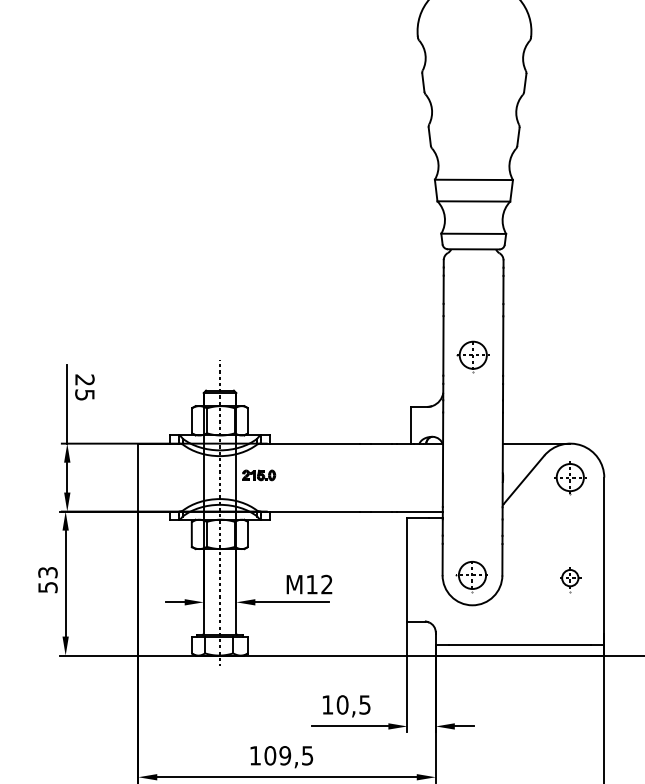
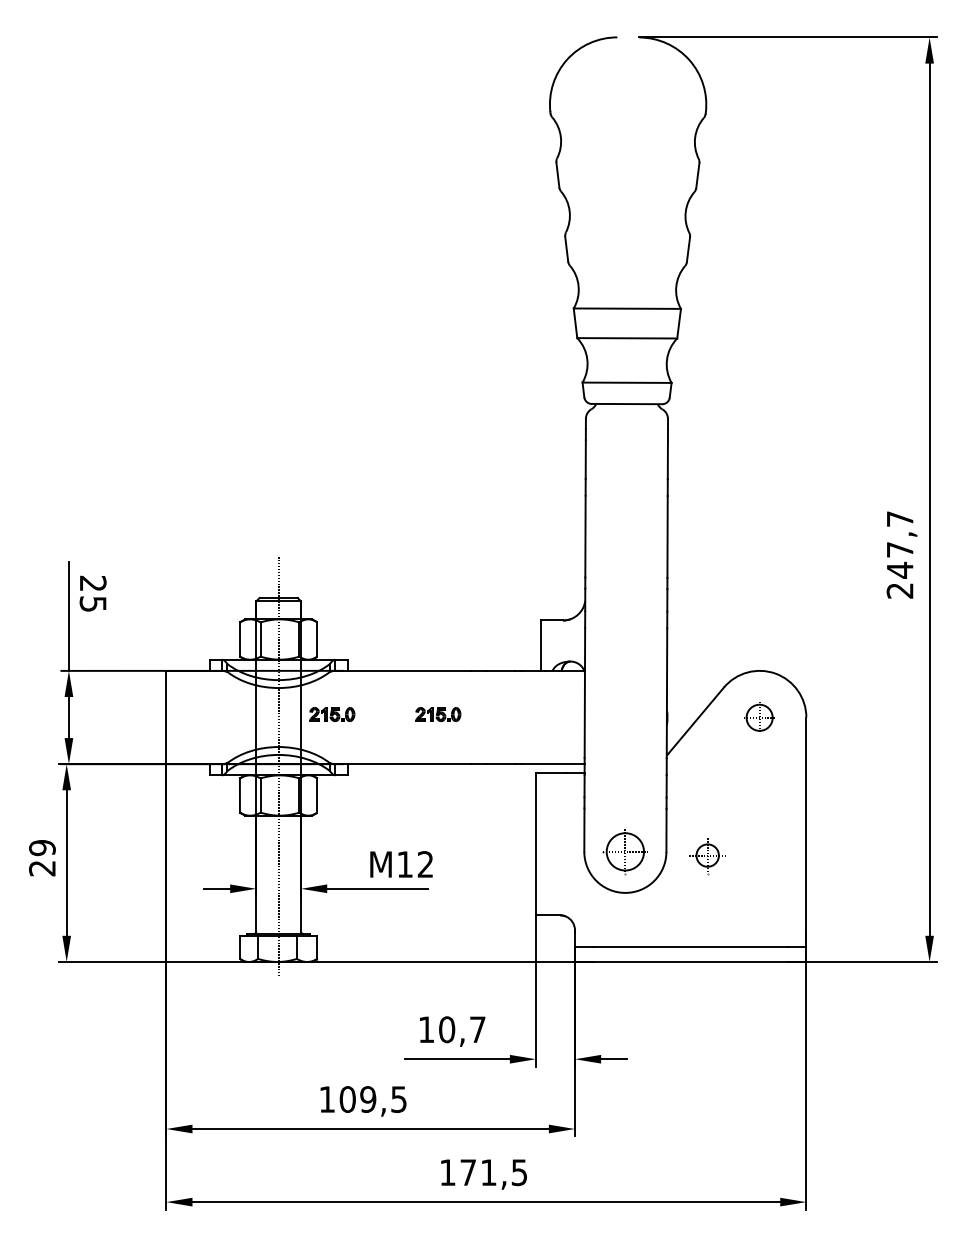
part: (471, 355) -> (624, 550), removed
line: (536, 443) -> (713, 670), removed
part: (336, 475) -> (438, 714), added
part: (570, 478) -> (759, 718), size x0.7
part: (570, 578) -> (707, 856), moved
text: (48, 580) -> (42, 858), 53 -> 29
text: (364, 704) -> (477, 1029), 10,5 -> 10,7

